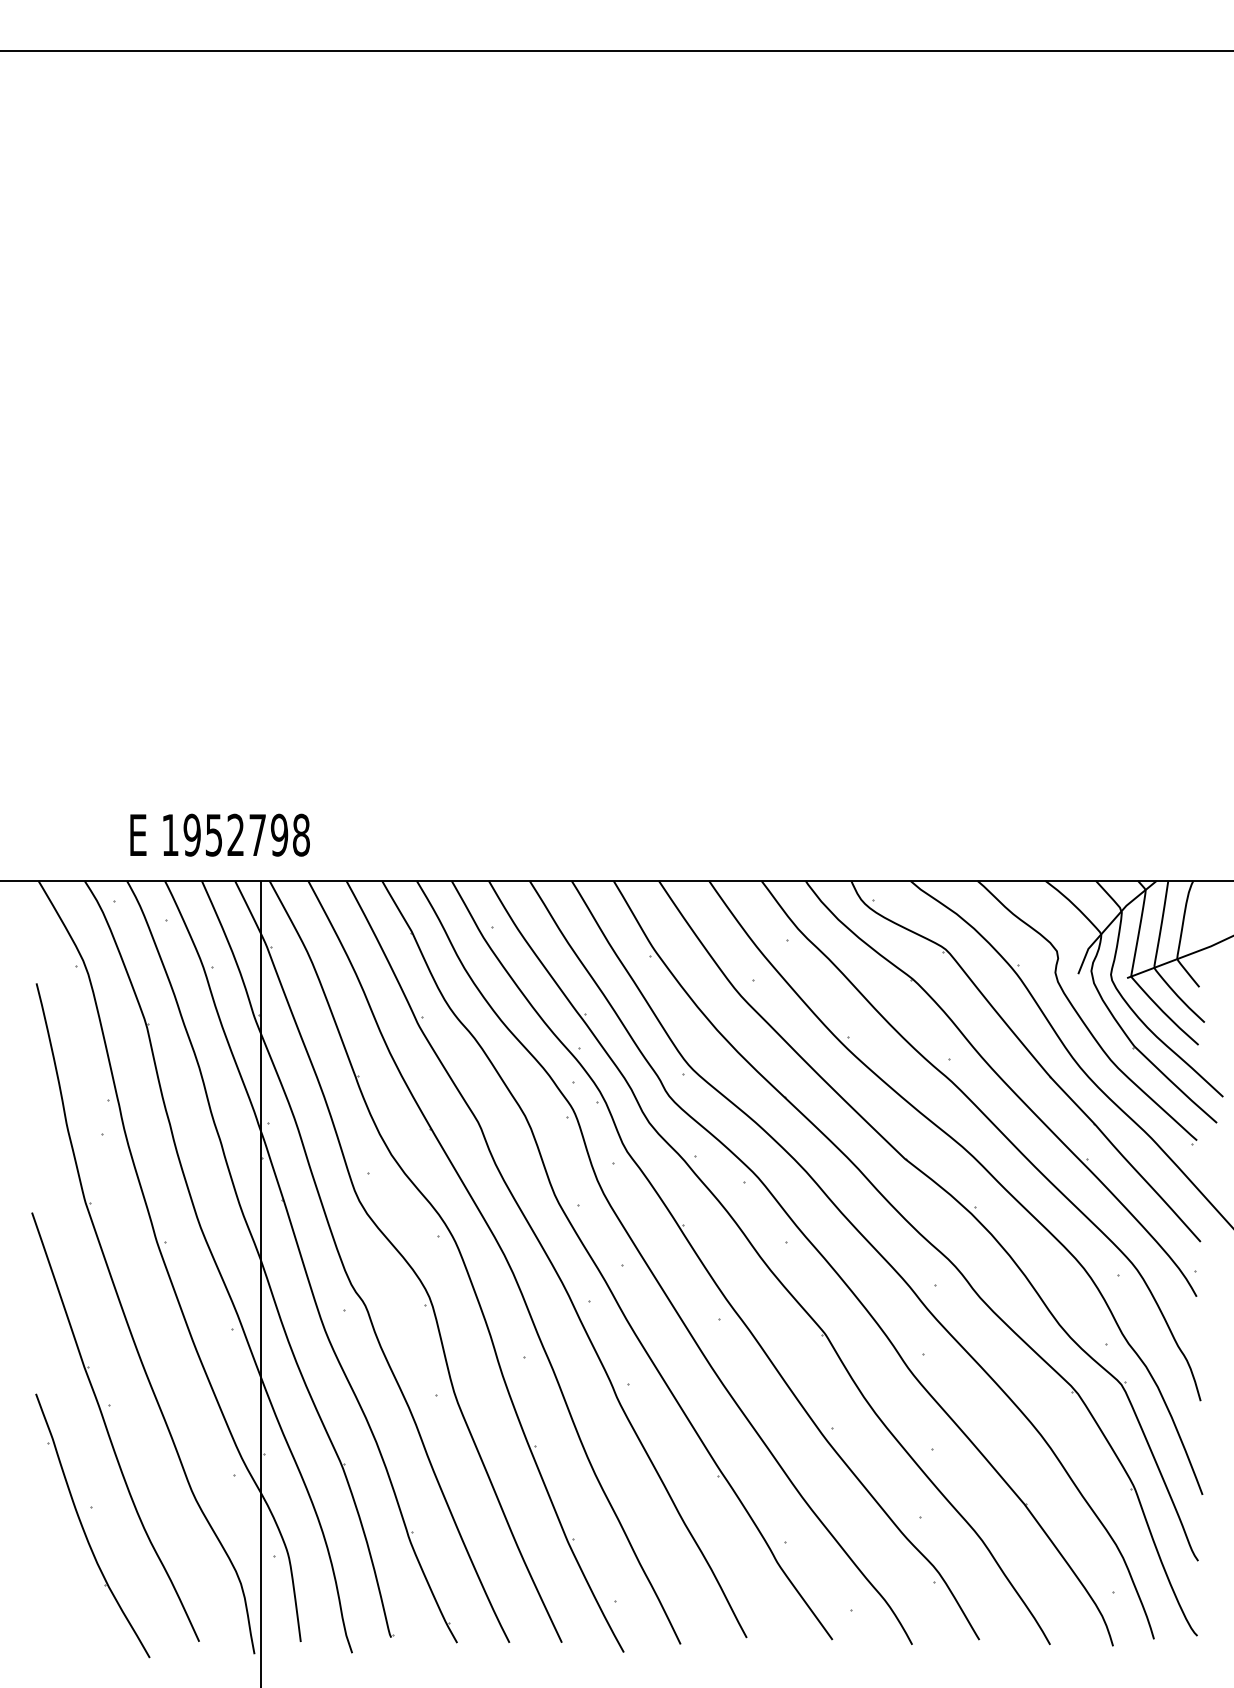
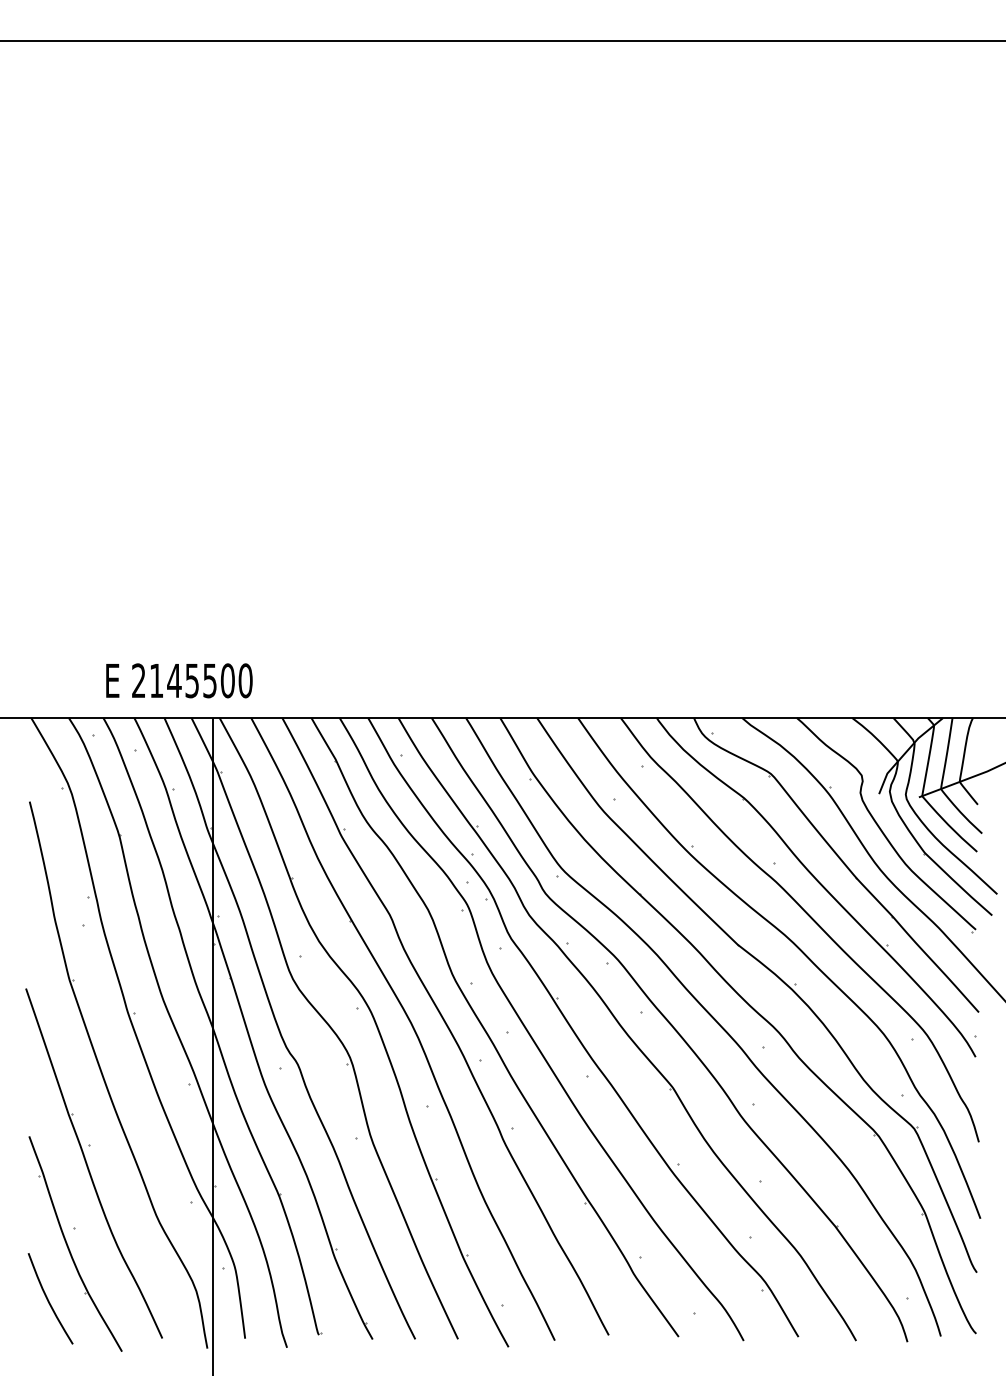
text: (236, 834) -> (192, 680), 1952798 -> 2145500
curve: (59, 1592) -> (48, 1298), added

